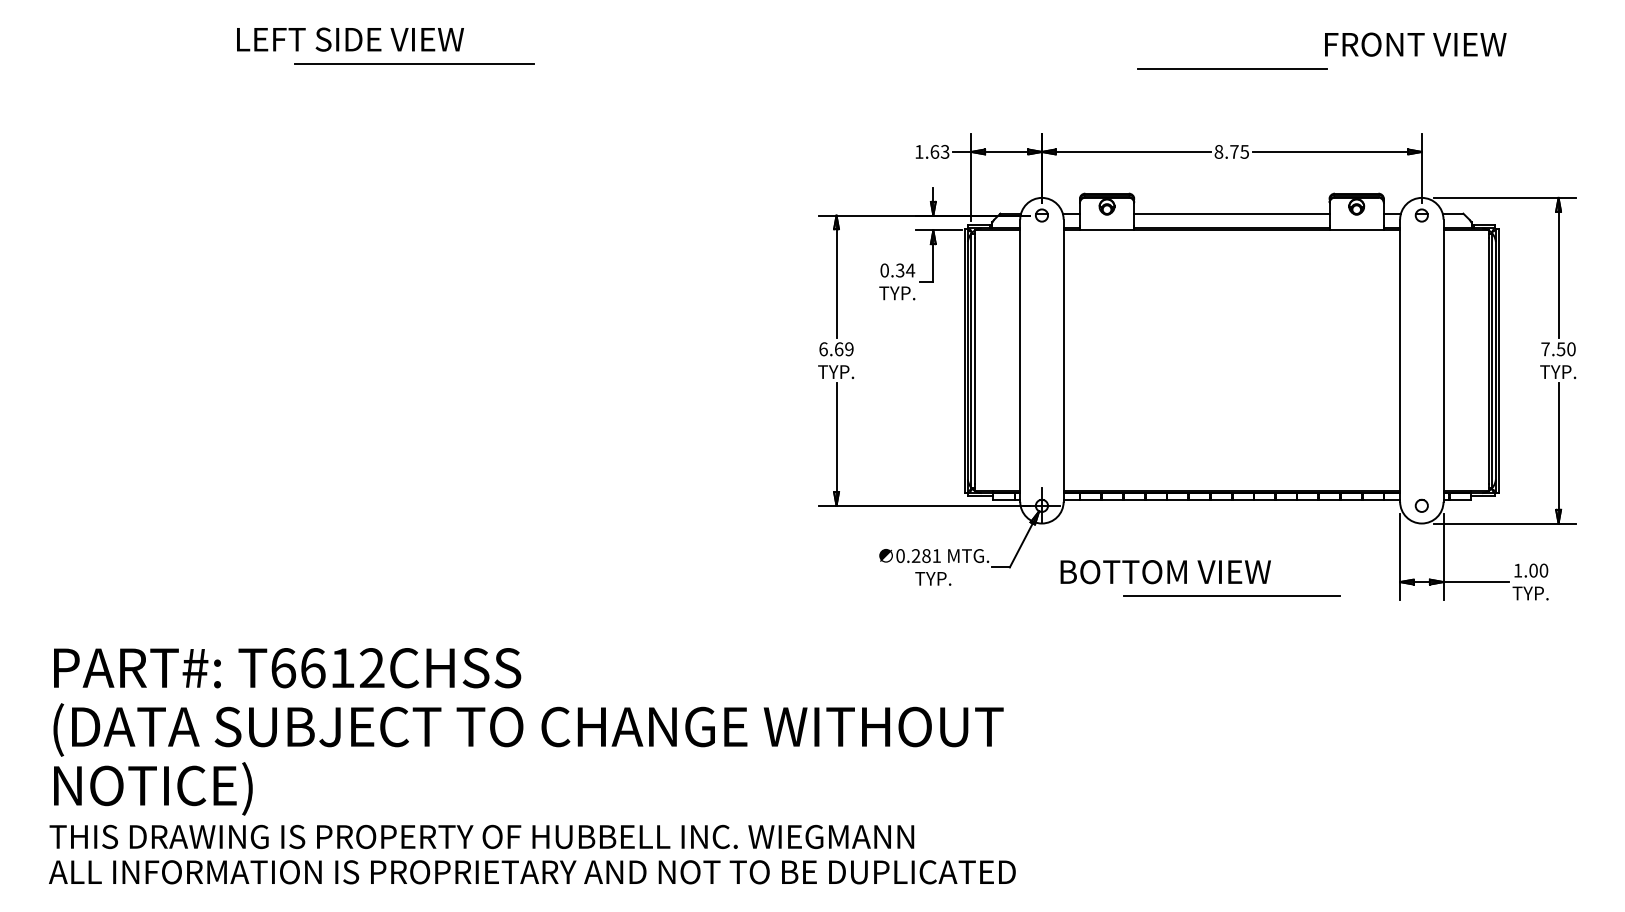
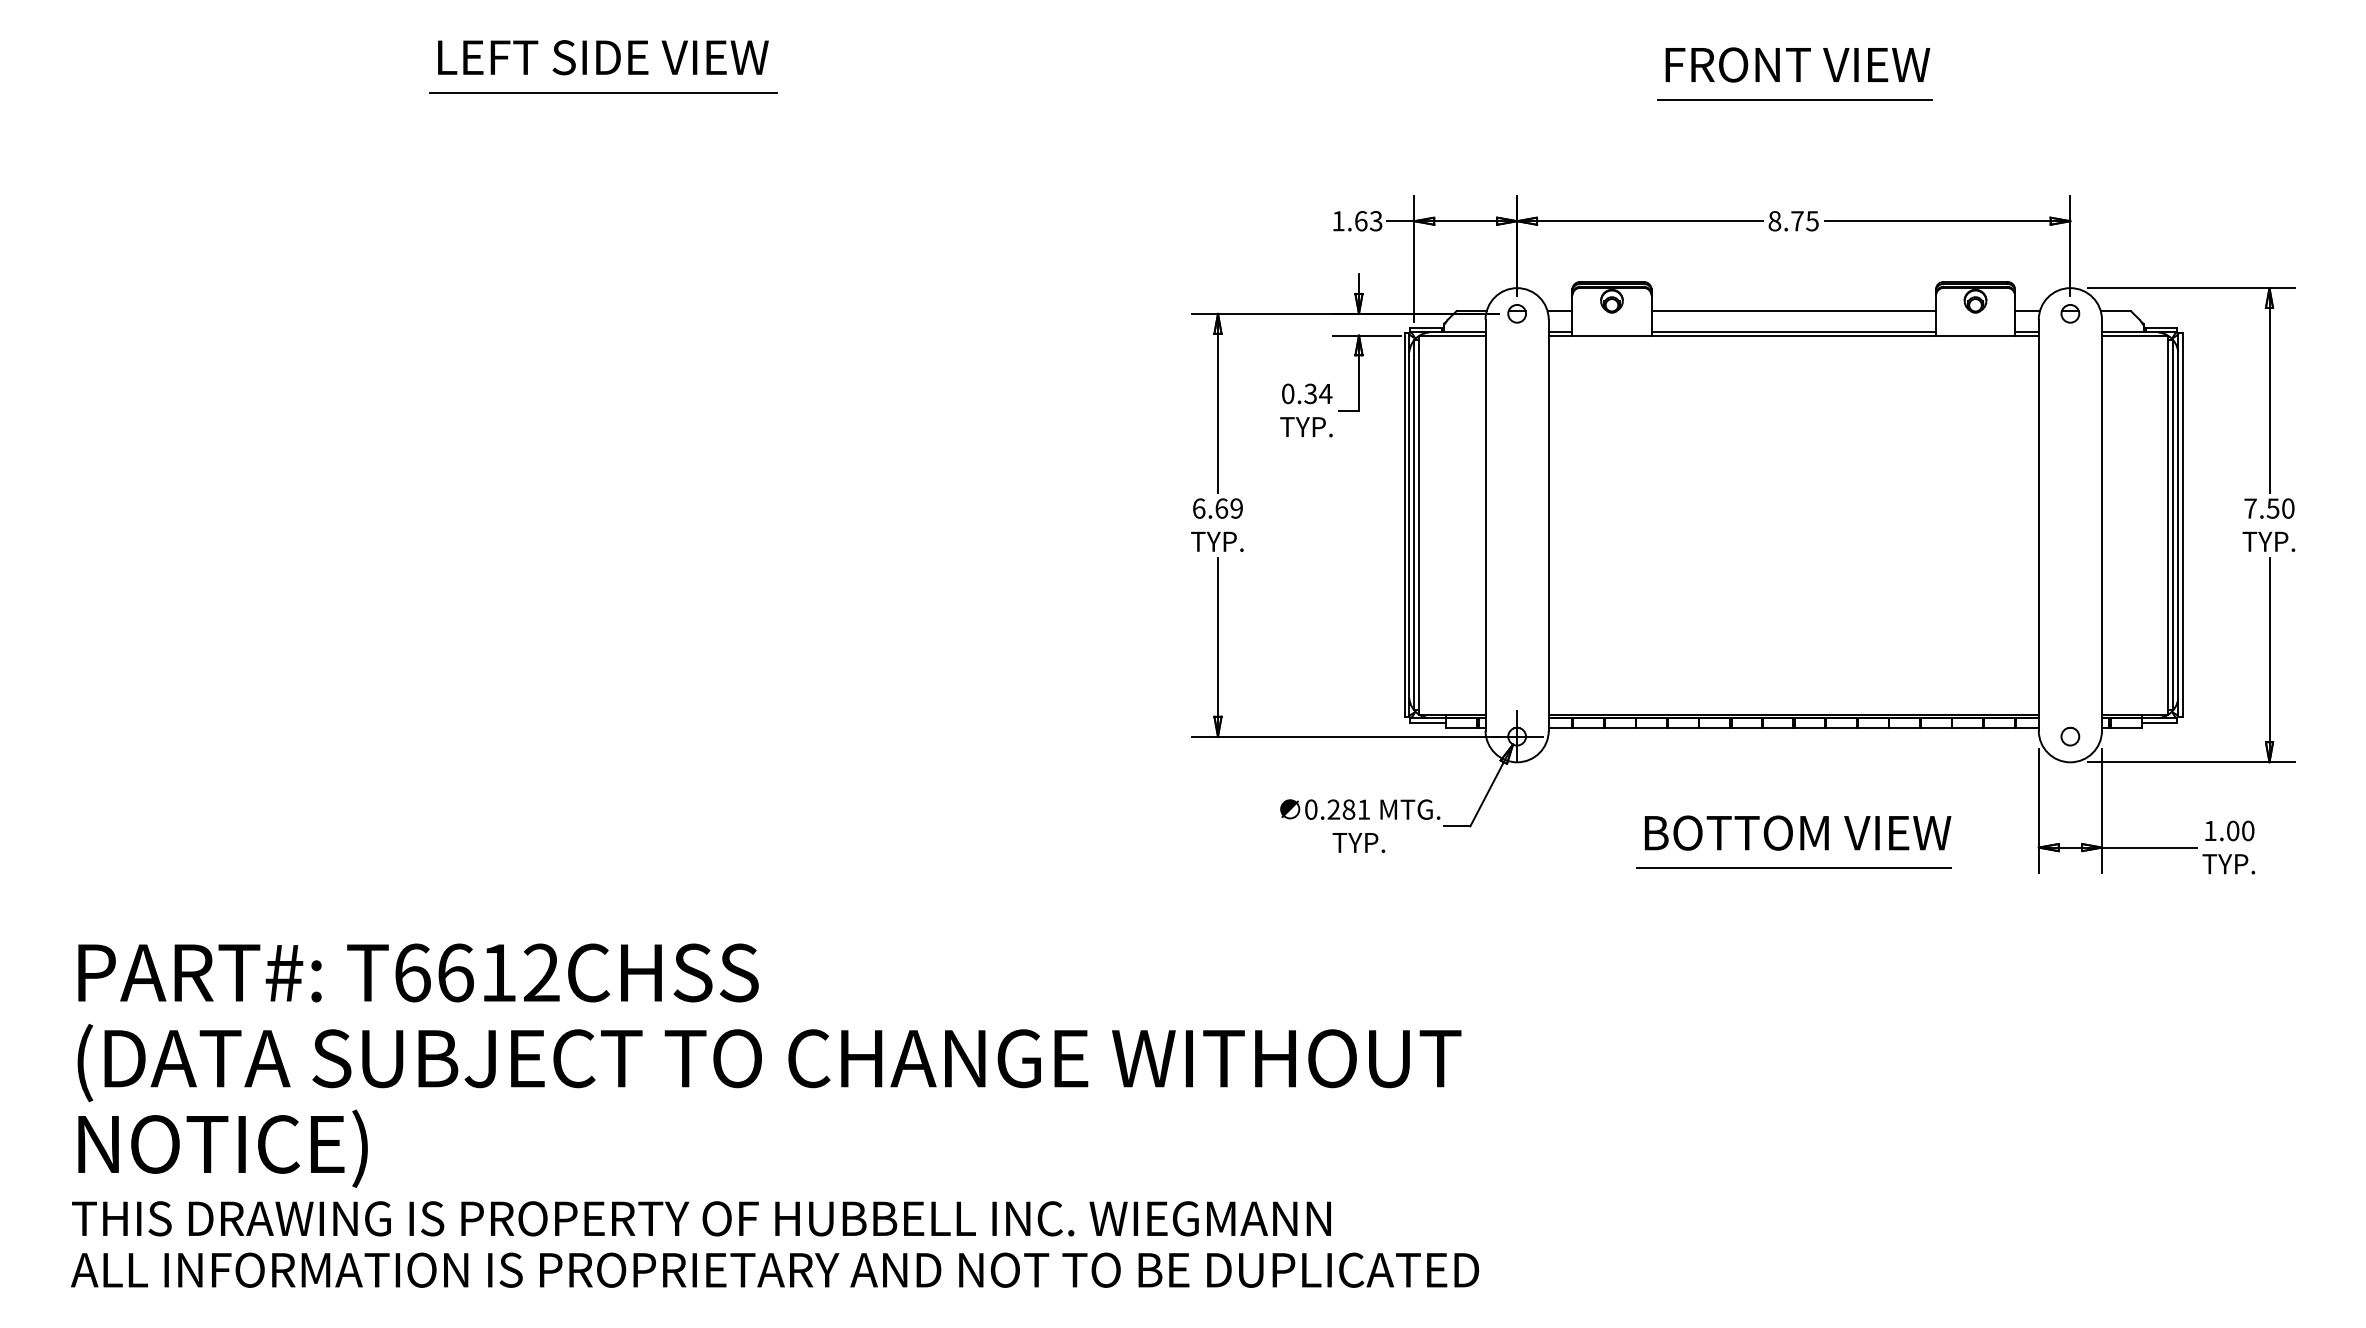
text: (350, 39) -> (603, 57), moved
text: (1415, 44) -> (1797, 64), moved
text: (1165, 572) -> (1797, 833), moved

